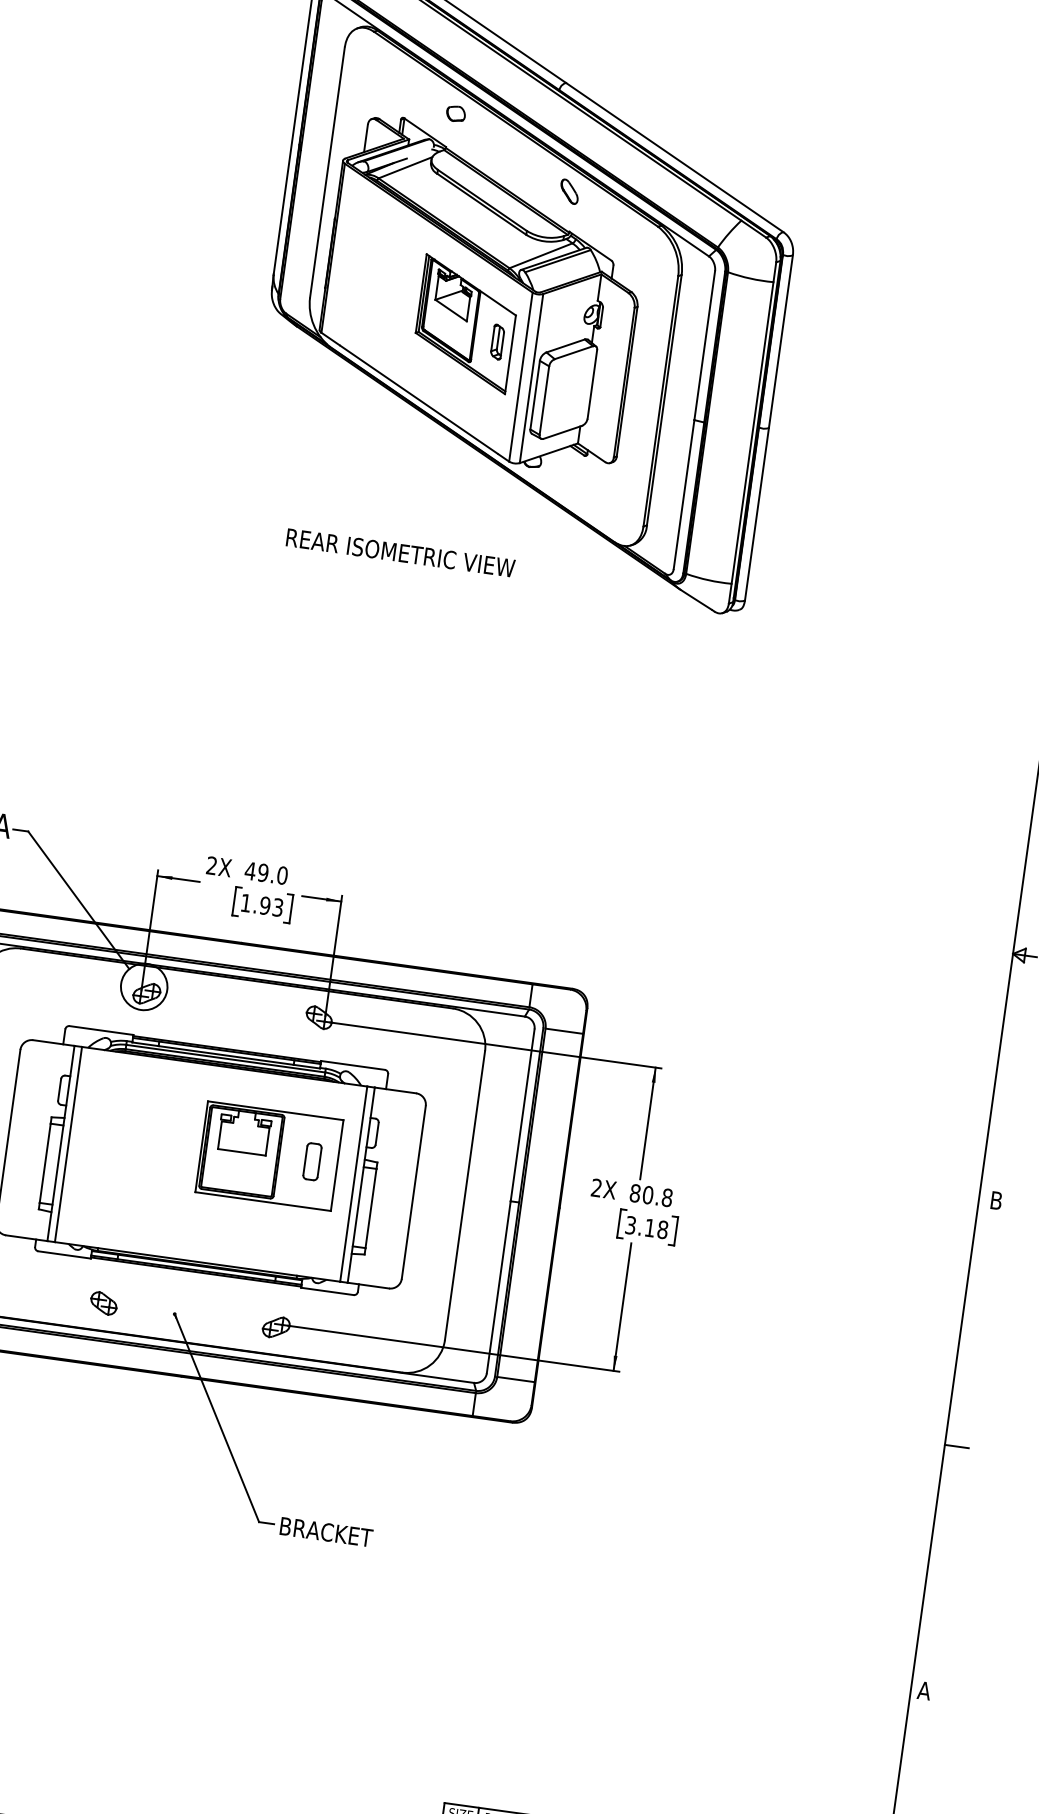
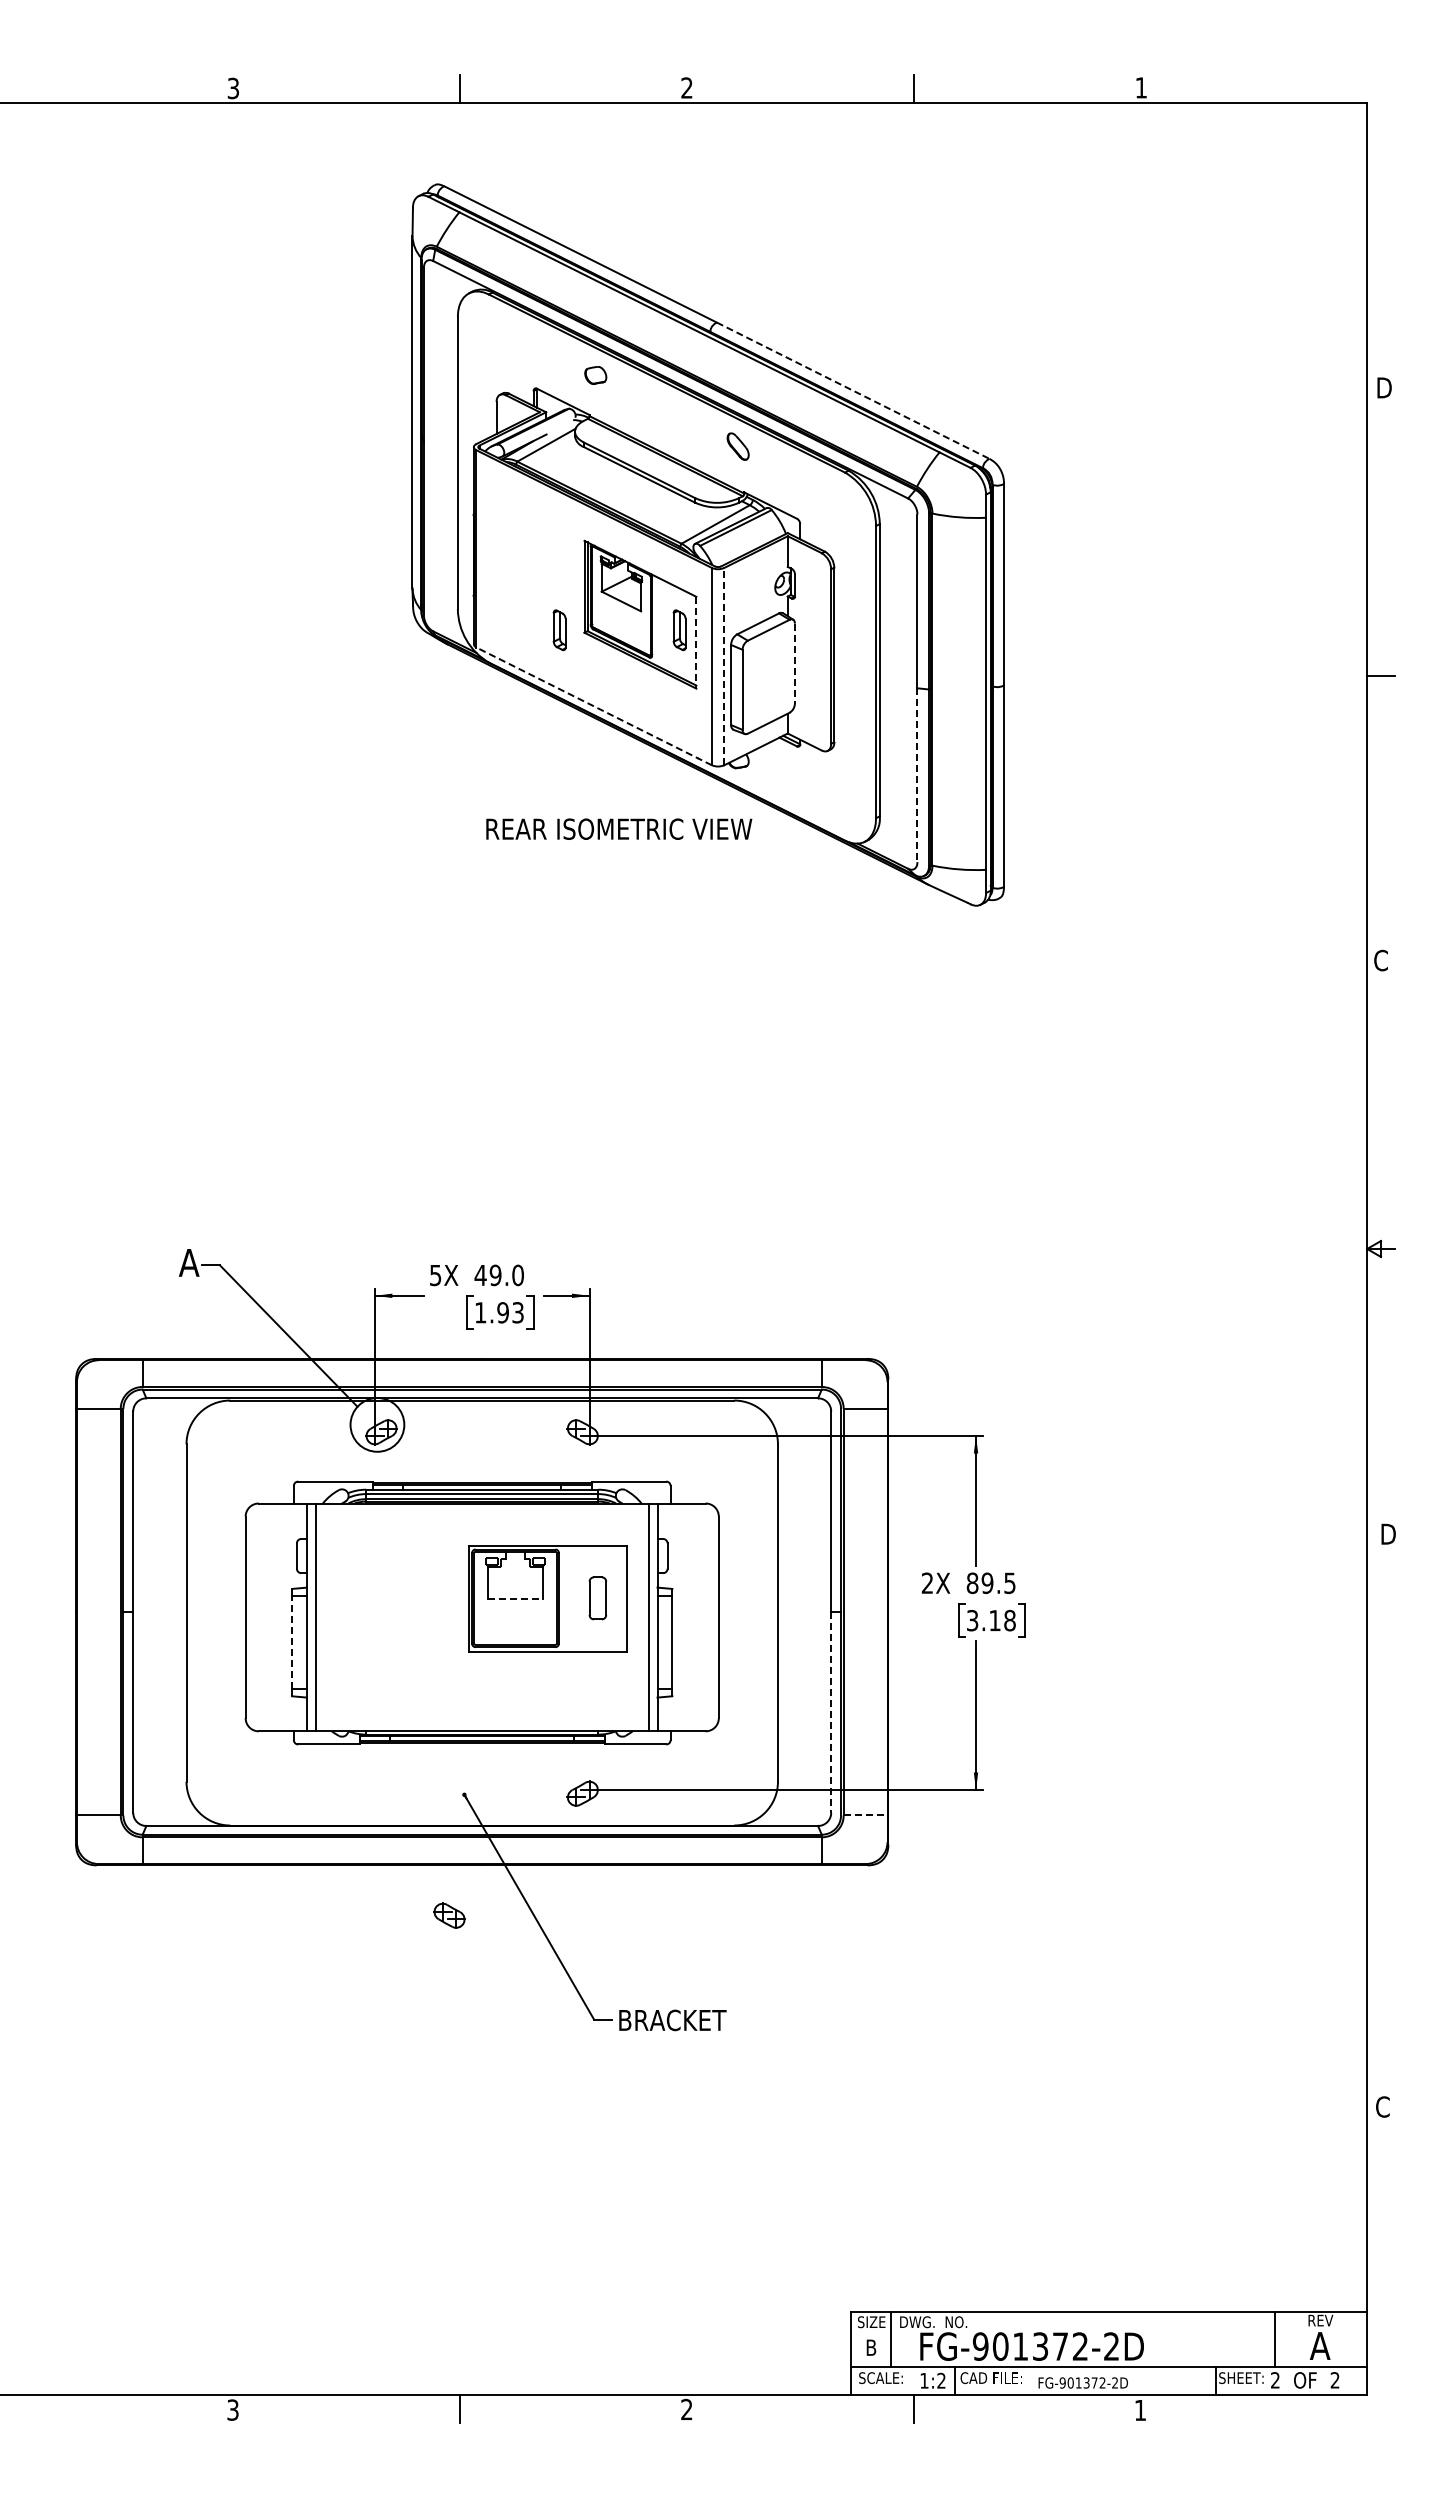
line: (675, 157) -> (853, 390), solid -> dashed
part: (394, 328) -> (559, 630), added
line: (510, 354) -> (696, 642), solid -> dashed
line: (531, 378) -> (724, 666), solid -> dashed
line: (591, 385) -> (794, 664), solid -> dashed
line: (415, 397) -> (594, 706), solid -> dashed
line: (684, 494) -> (917, 775), solid -> dashed
text: (401, 552) -> (619, 828), moved
text: (211, 865) -> (435, 1275), 2X -> 5X
line: (241, 1152) -> (515, 1598), solid -> dashed
line: (45, 1163) -> (292, 1642), solid -> dashed
text: (657, 1196) -> (998, 1583), 80.8 -> 89.5
text: (998, 1201) -> (1389, 1534), B -> D
line: (499, 1287) -> (831, 1712), solid -> dashed
part: (103, 1303) -> (449, 1915), moved
line: (515, 1379) -> (865, 1815), solid -> dashed
line: (957, 1446) -> (1381, 1822), removed
text: (924, 1690) -> (1382, 2106), A -> C

